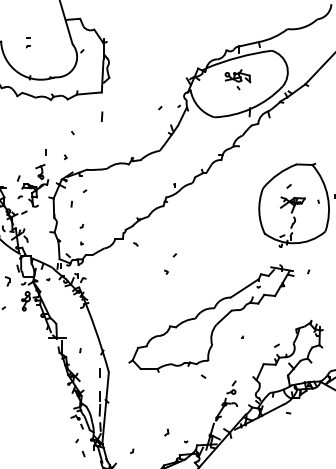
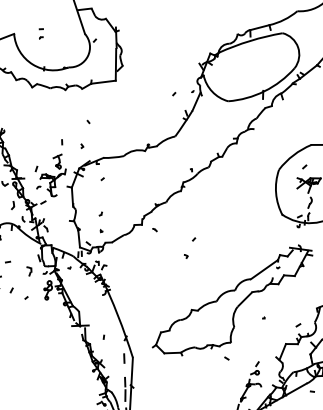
part: (237, 79) -> (249, 62), removed
line: (101, 116) -> (116, 104), removed
line: (71, 203) -> (89, 191), removed

